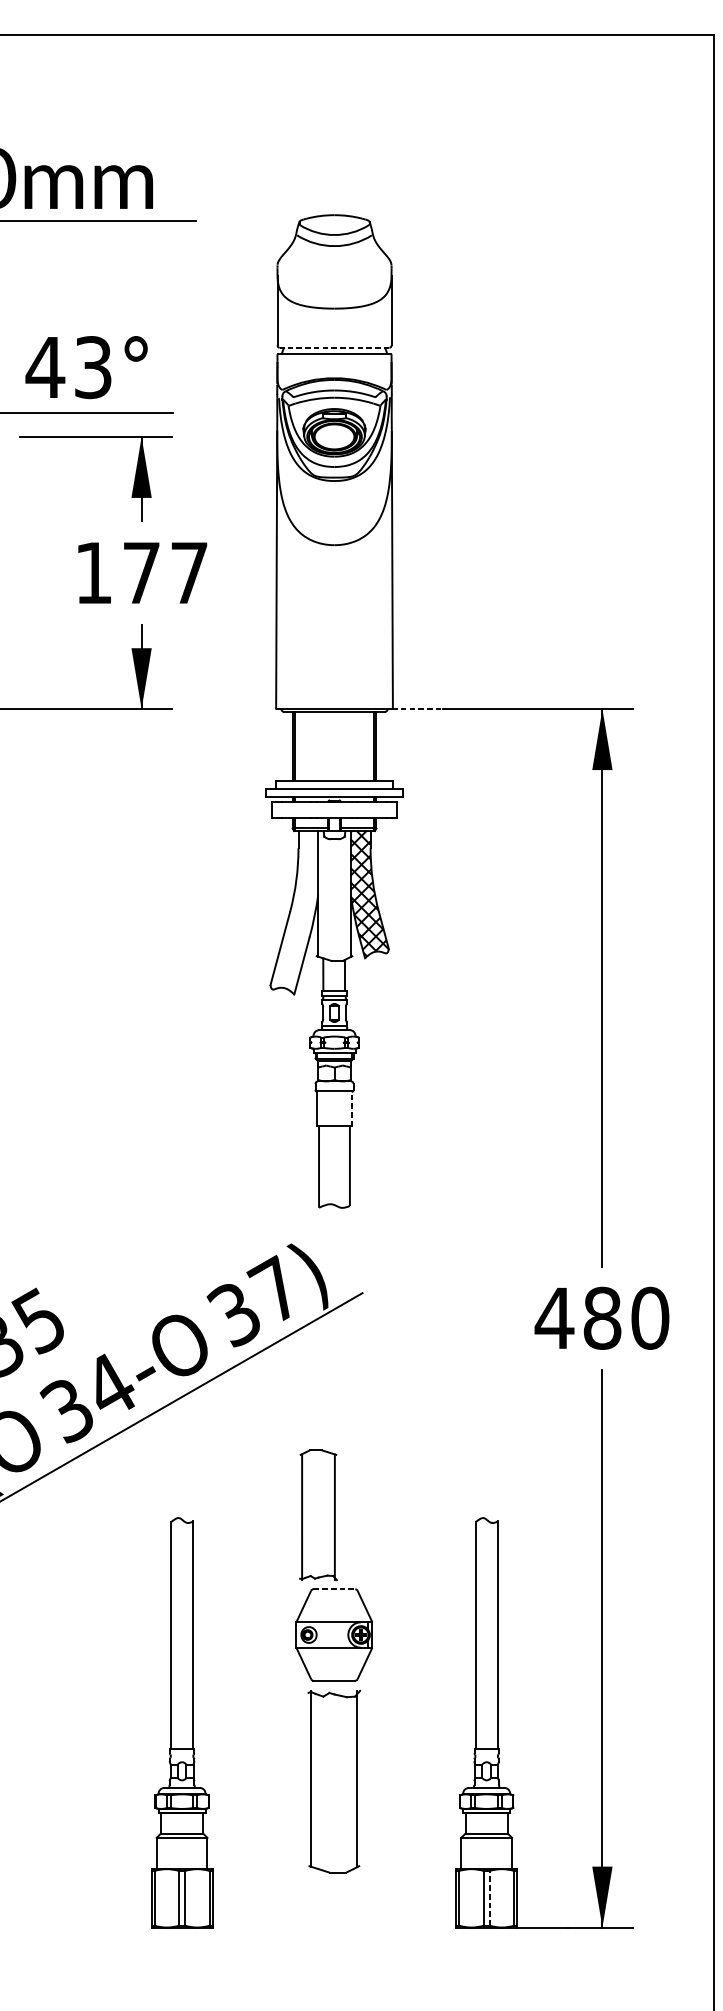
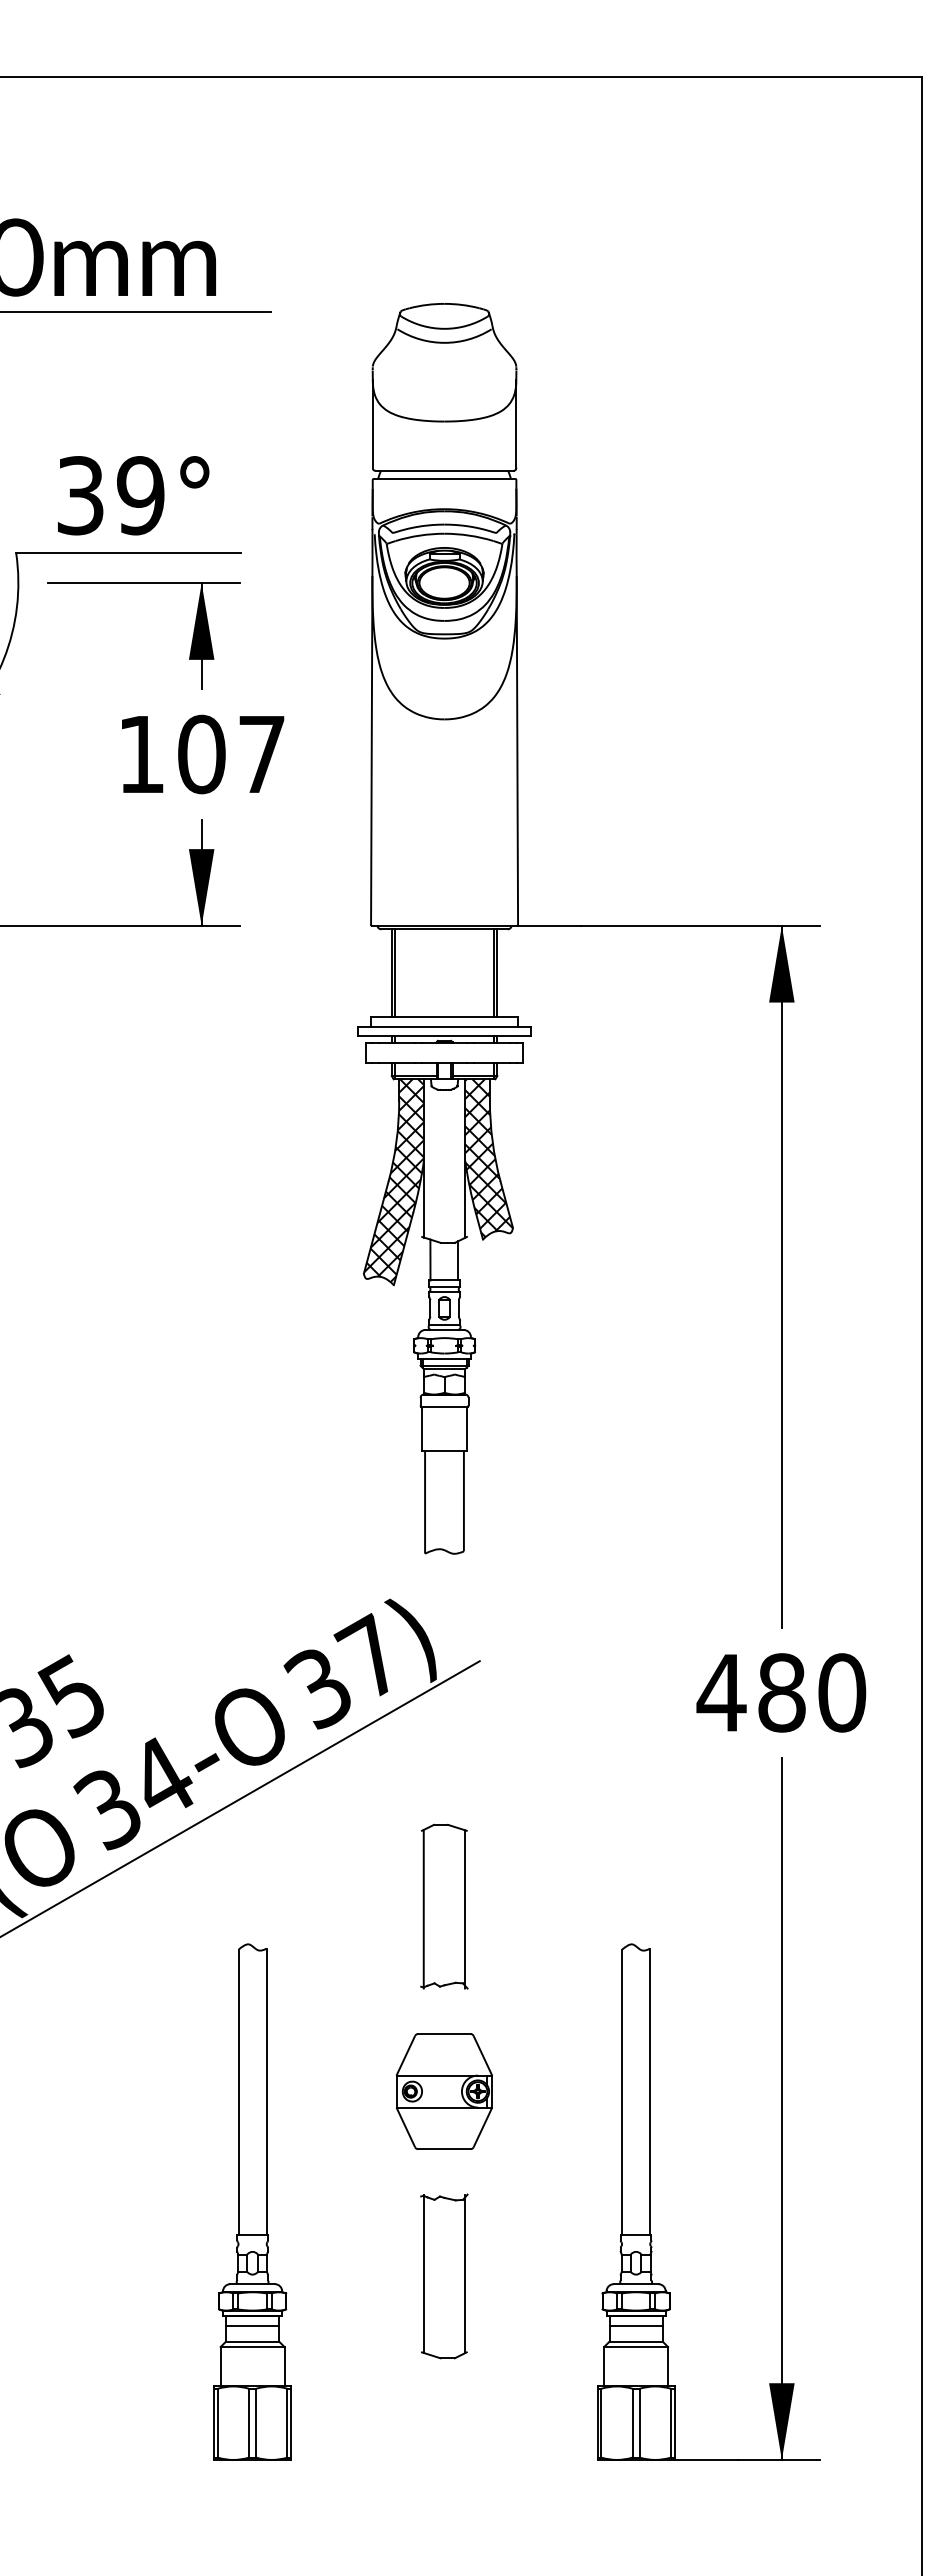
line: (334, 347) -> (444, 470), dashed -> solid
text: (68, 367) -> (109, 495), 43° -> 39°
text: (141, 573) -> (201, 754), 177 -> 107
line: (417, 708) -> (549, 925), dashed -> solid
hatch: (293, 911) -> (393, 1180), added
line: (351, 1109) -> (466, 1429), dashed -> solid
part: (318, 1514) -> (444, 1906), moved
line: (334, 1589) -> (444, 2034), dashed -> solid
part: (334, 1781) -> (444, 2276), size x0.71
line: (181, 1820) -> (252, 2325), added
line: (486, 1820) -> (635, 2325), added
line: (489, 1897) -> (639, 2422), dashed -> solid

